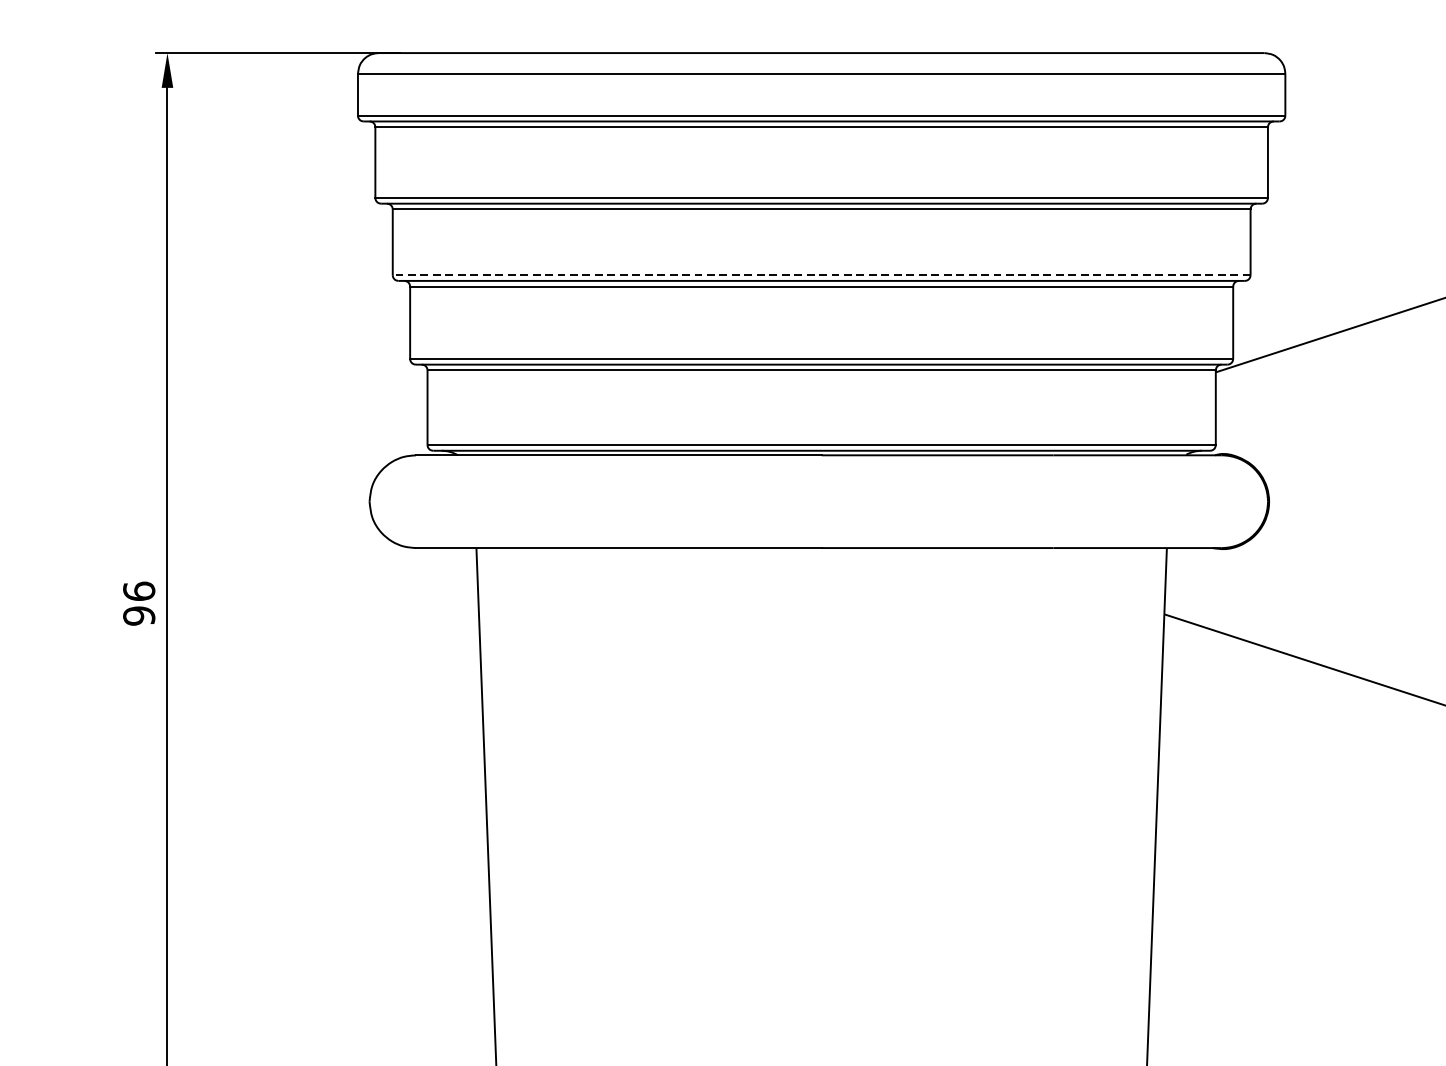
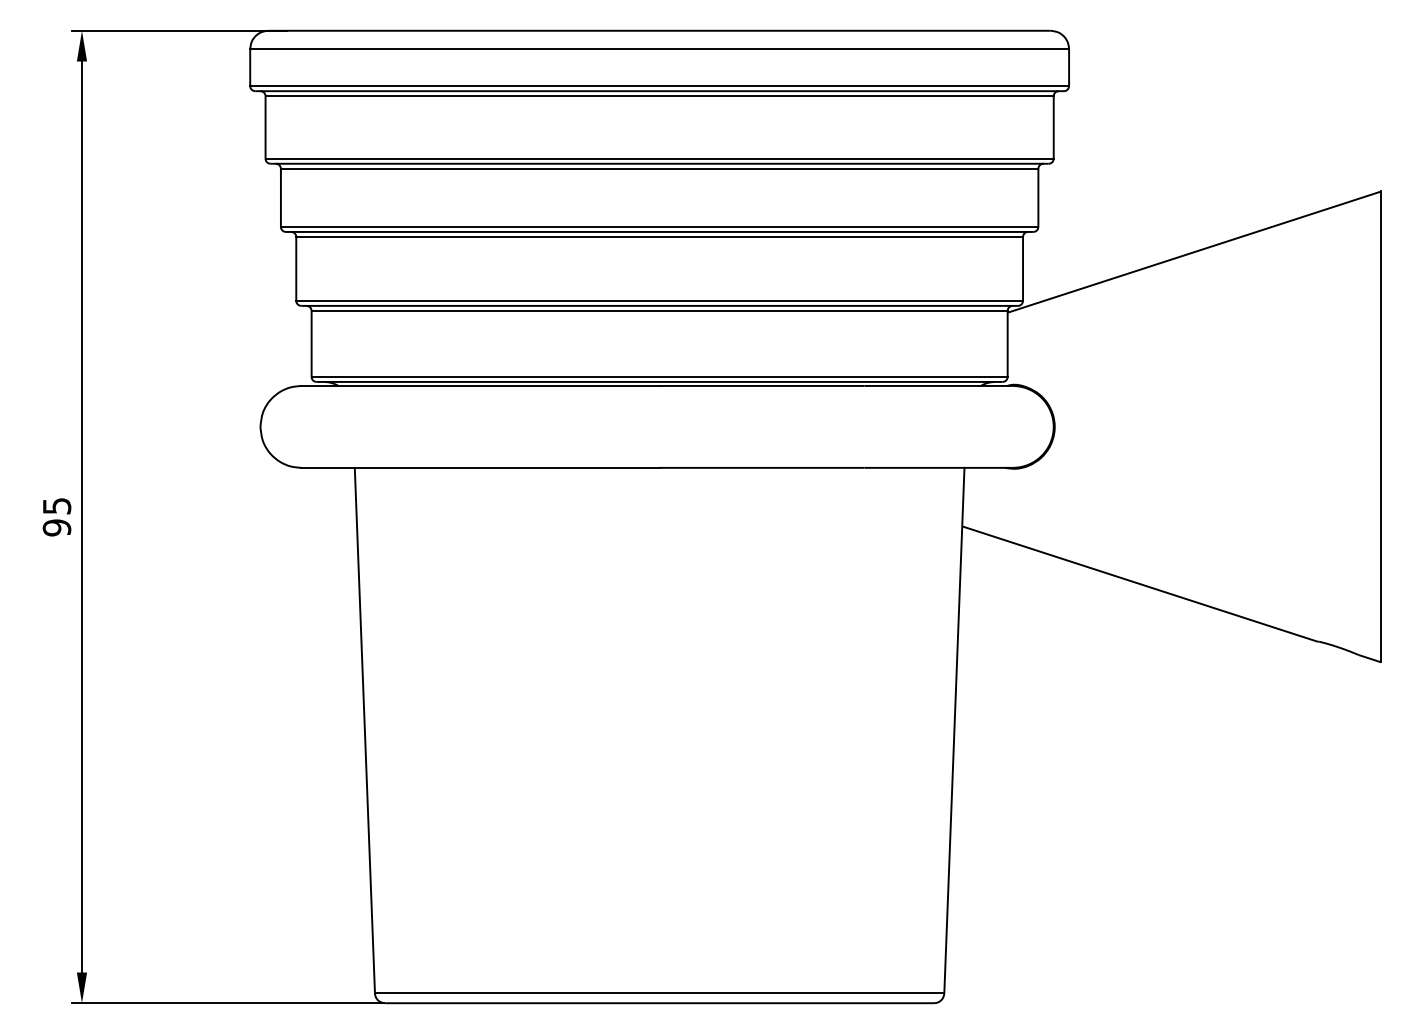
line: (821, 274) -> (659, 226), dashed -> solid
text: (138, 590) -> (56, 505), 96 -> 95

